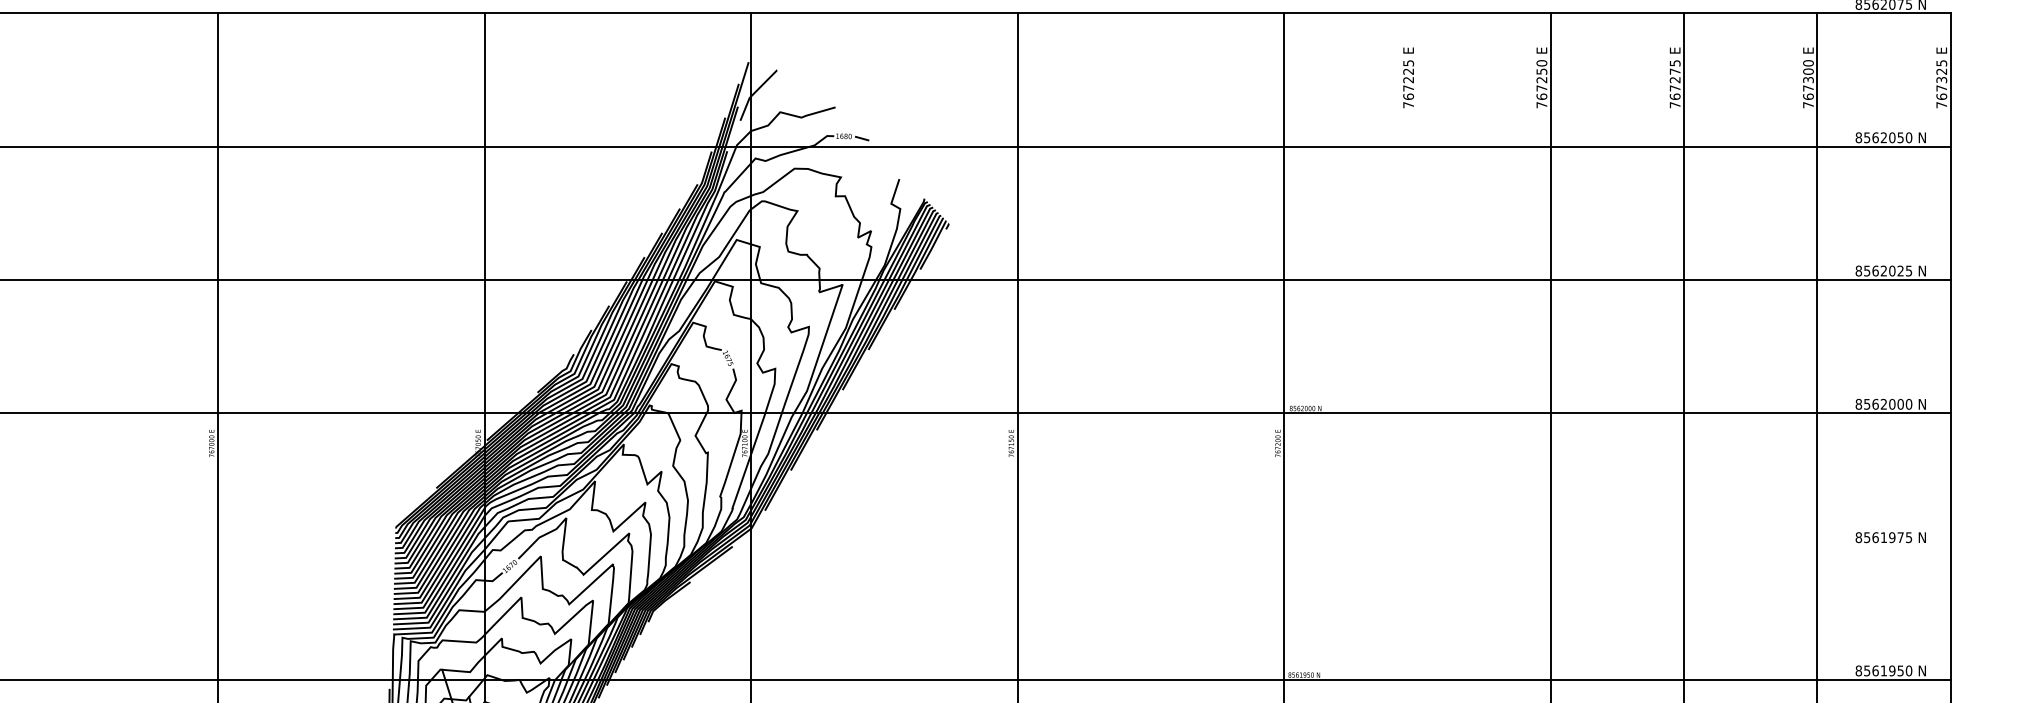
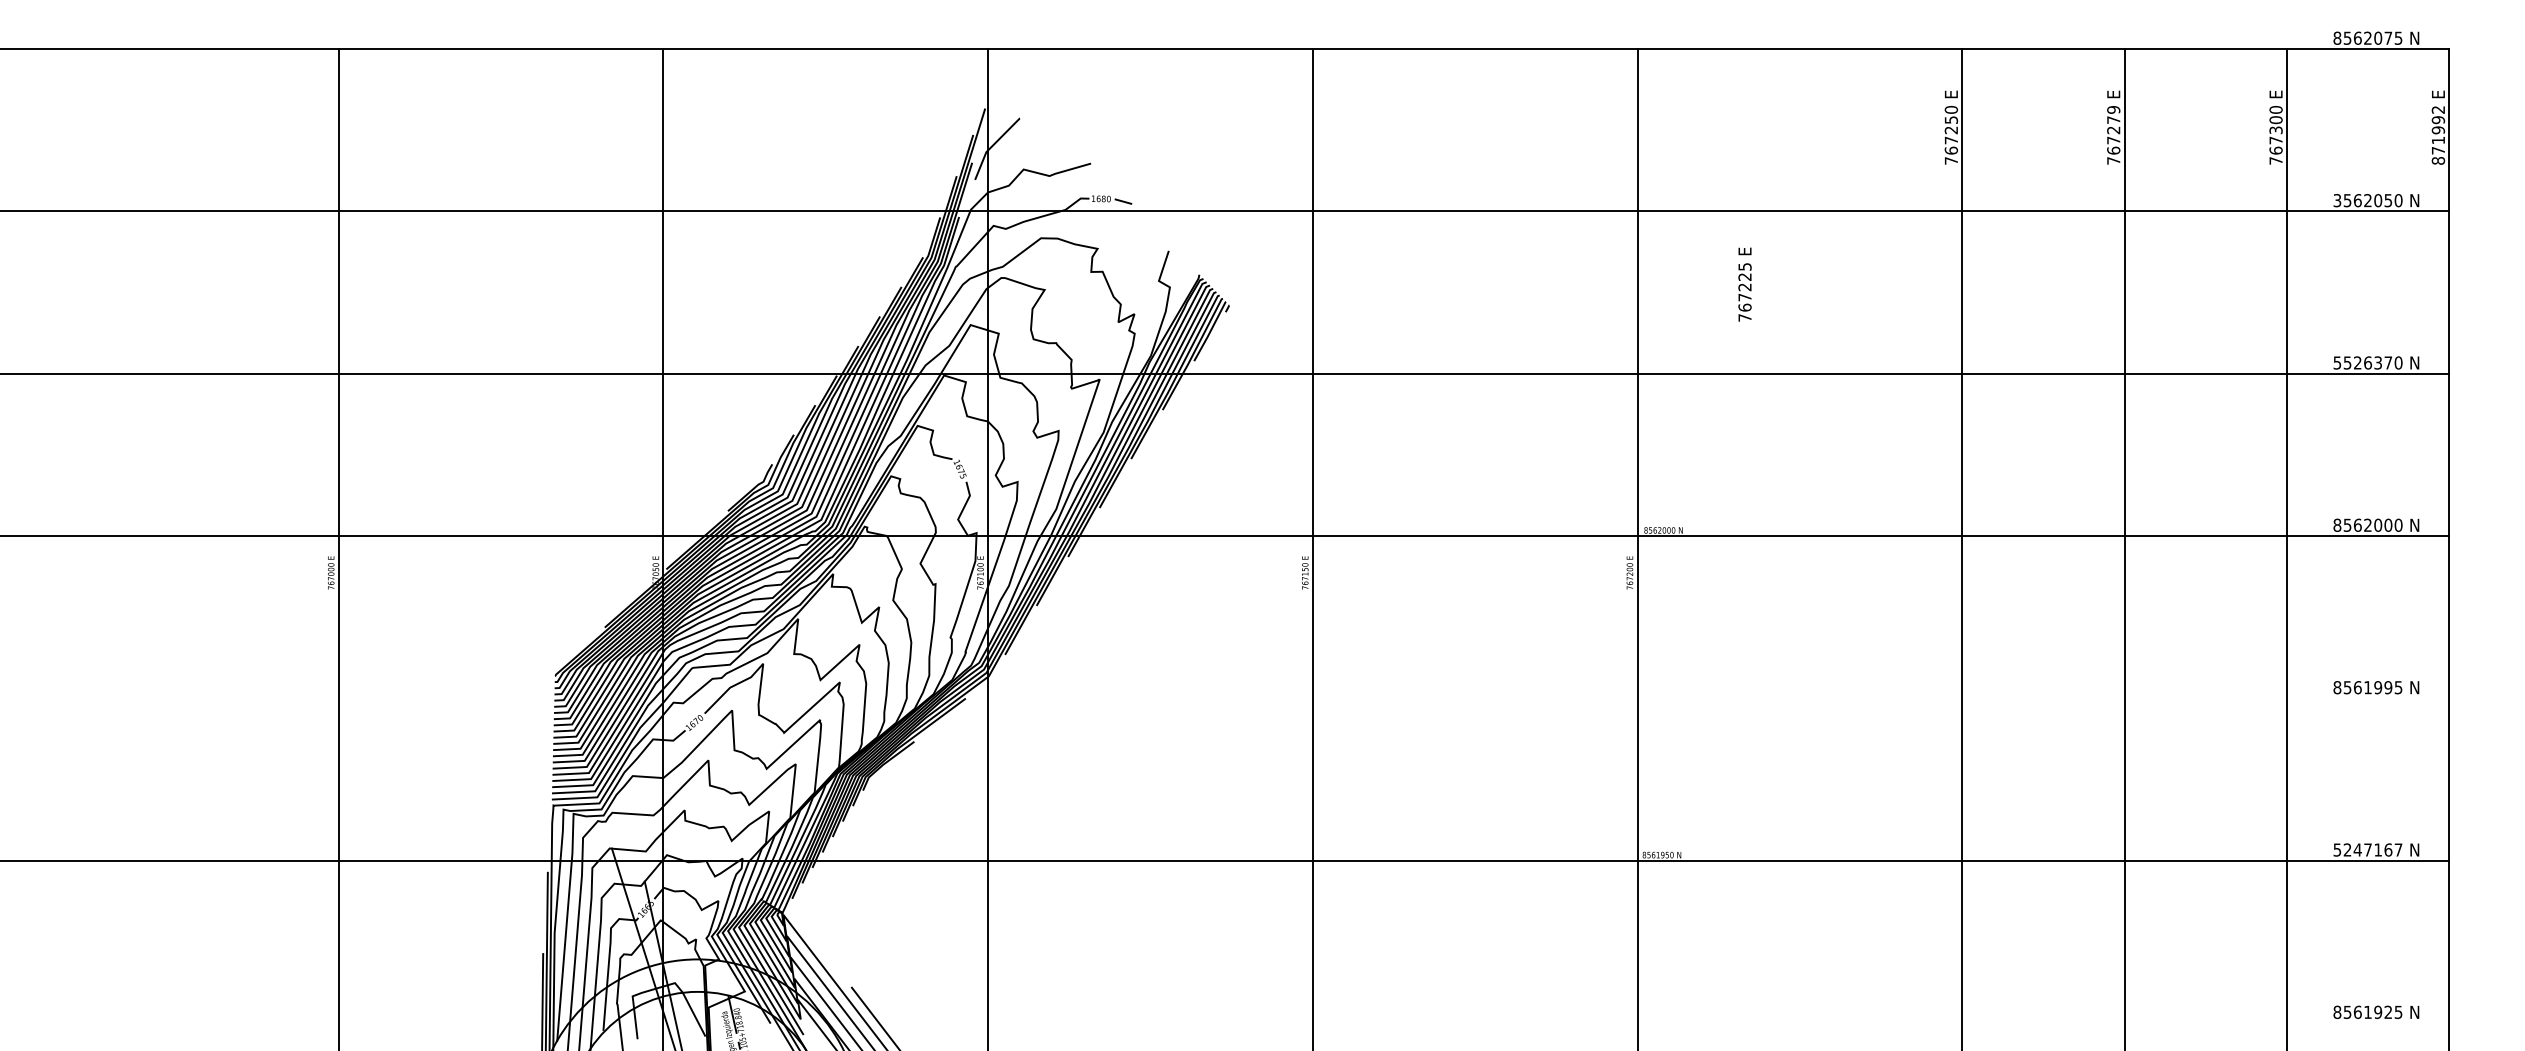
text: (1675, 62) -> (2113, 109), 767275 -> 767279
text: (1408, 77) -> (1744, 284), moved
text: (1941, 84) -> (2438, 135), 767325 -> 871992
text: (1858, 137) -> (2337, 200), 8562050 -> 3562050
text: (1883, 270) -> (2367, 362), 8562025 -> 5526370
text: (1900, 537) -> (2388, 687), 8561975 -> 8561995
text: (1883, 670) -> (2367, 849), 8561950 -> 5247167

